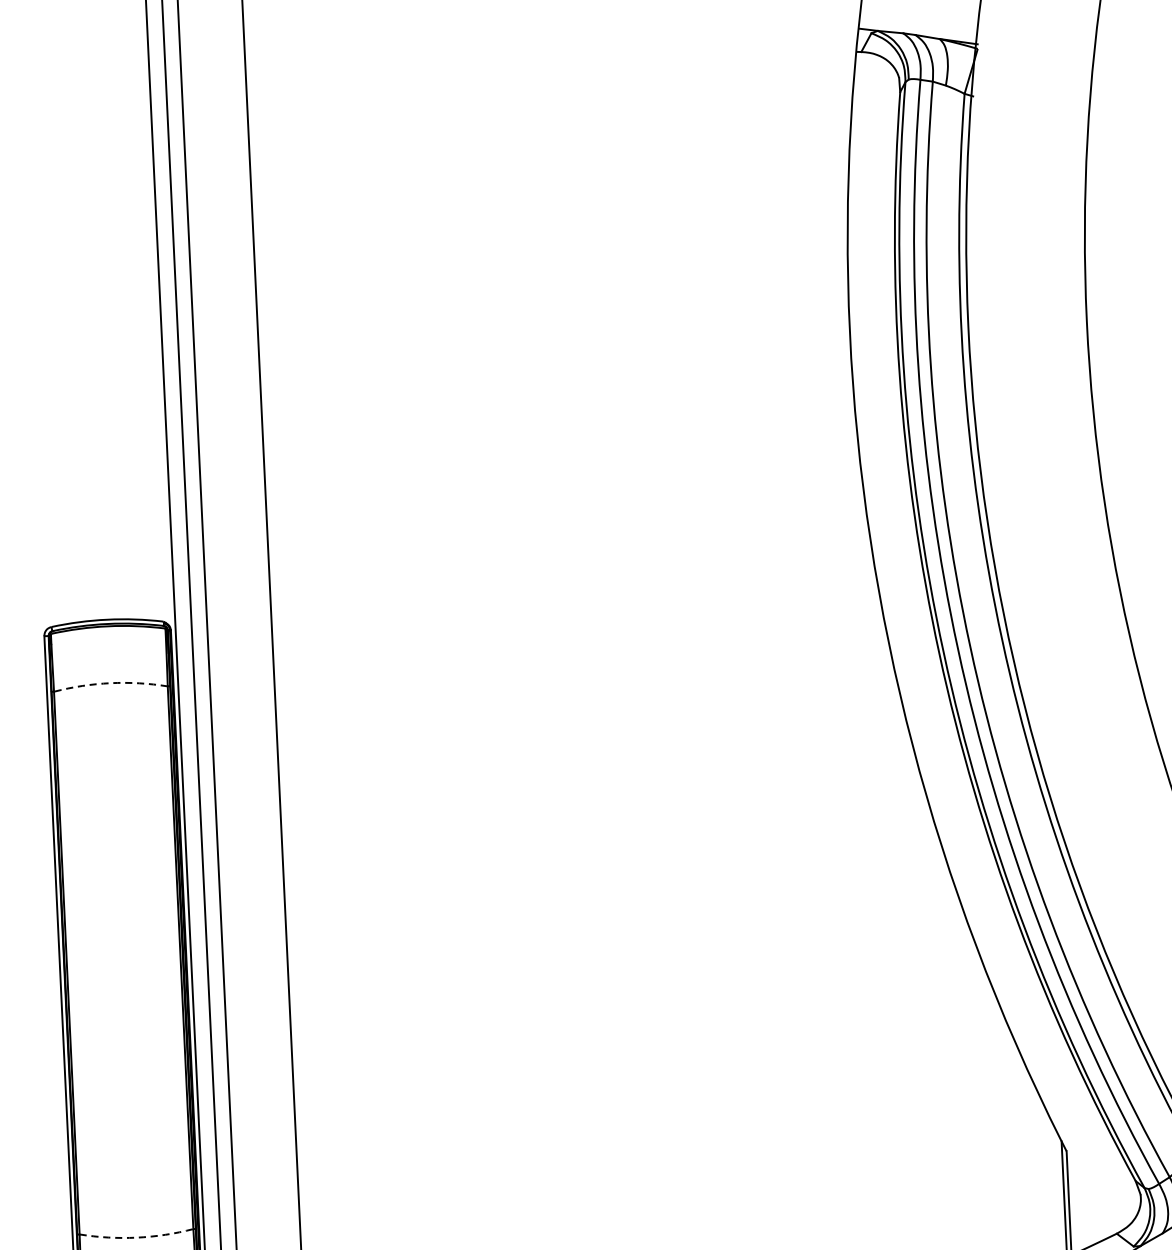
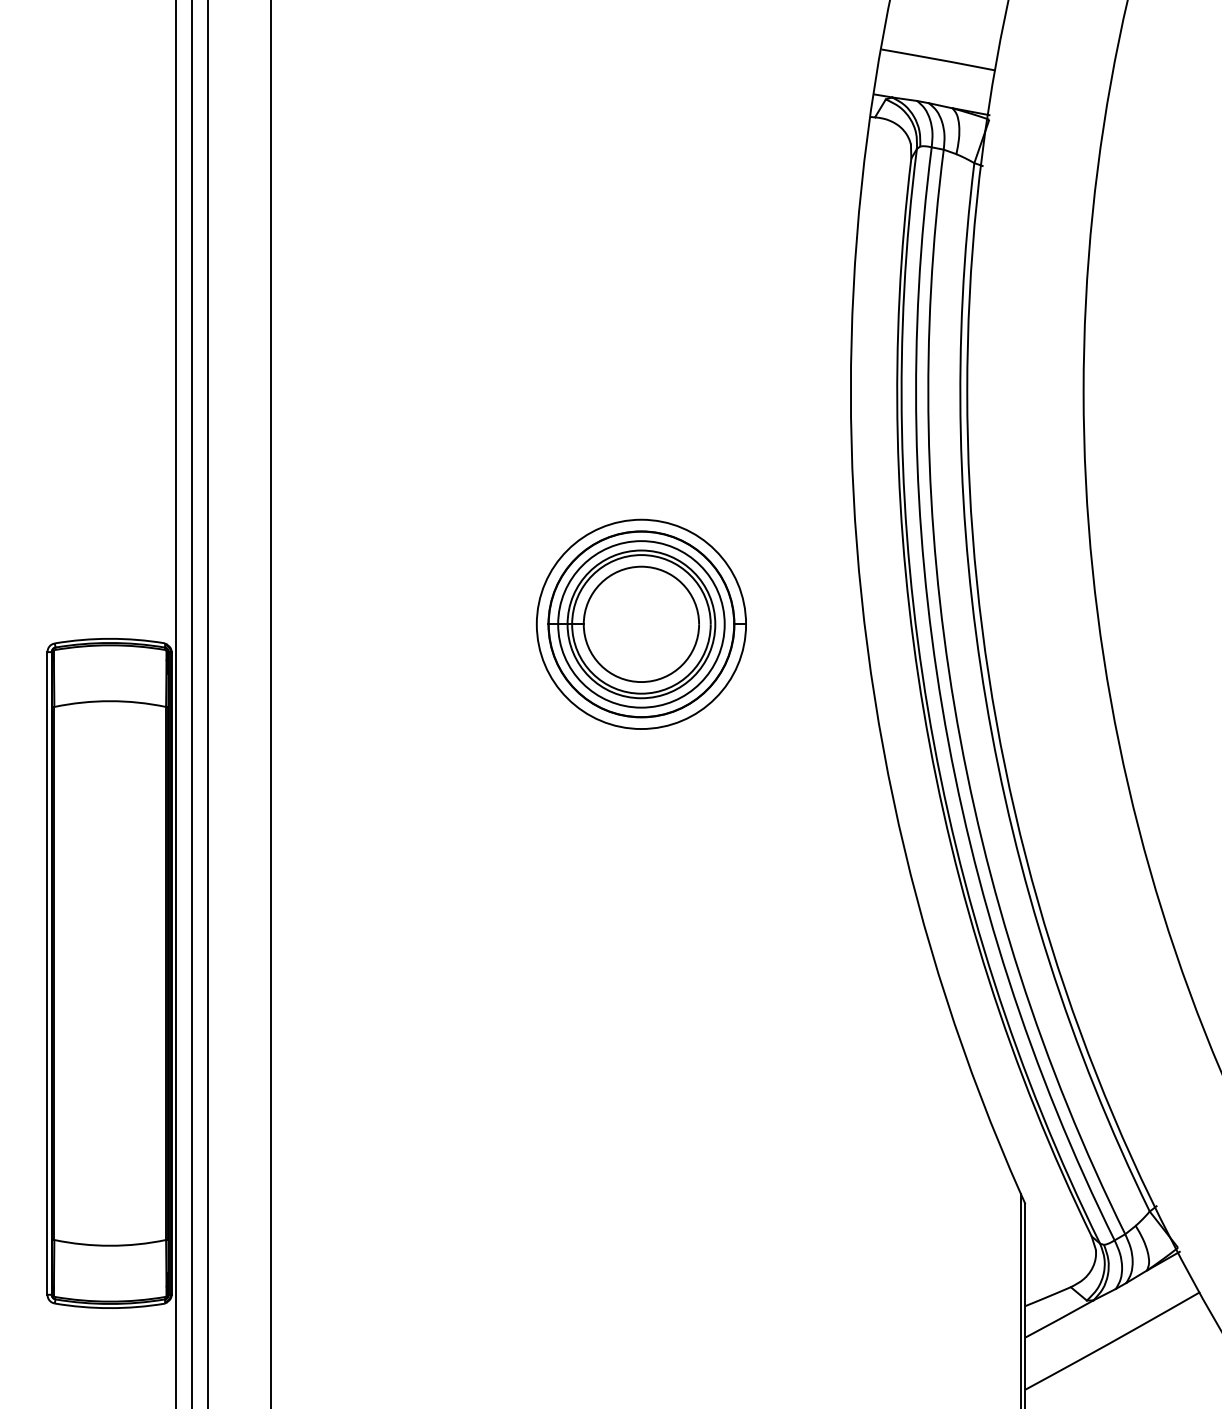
part: (646, 578) -> (640, 623), added
arc: (110, 683) -> (110, 701), dashed -> solid
arc: (137, 1237) -> (110, 1245), dashed -> solid

